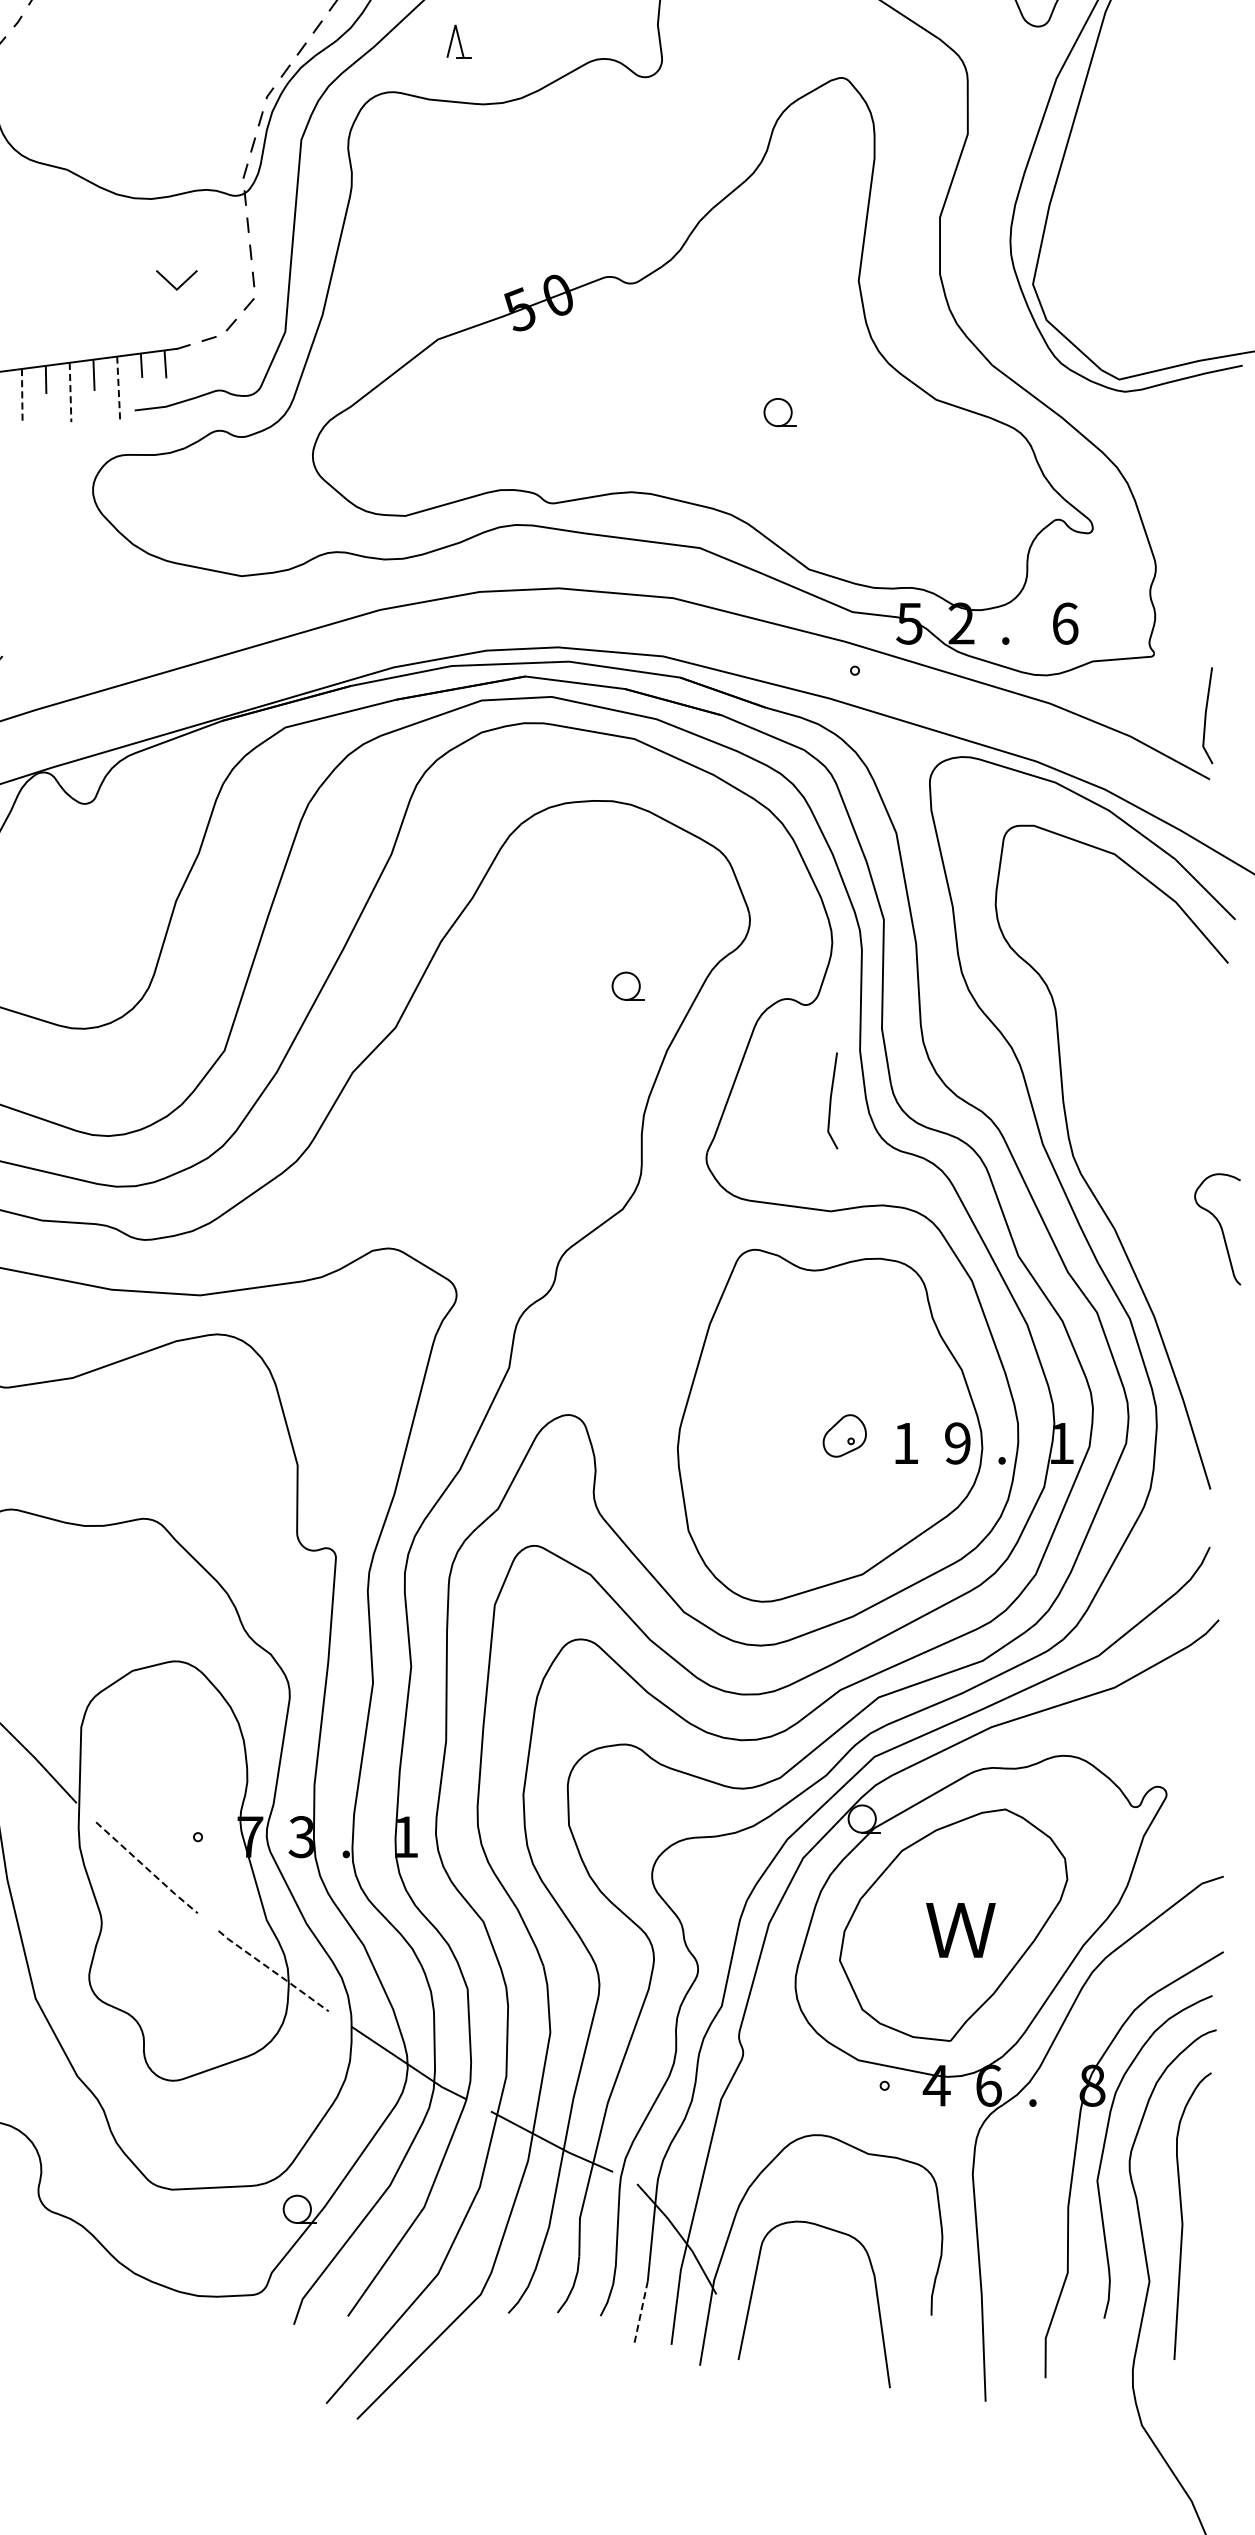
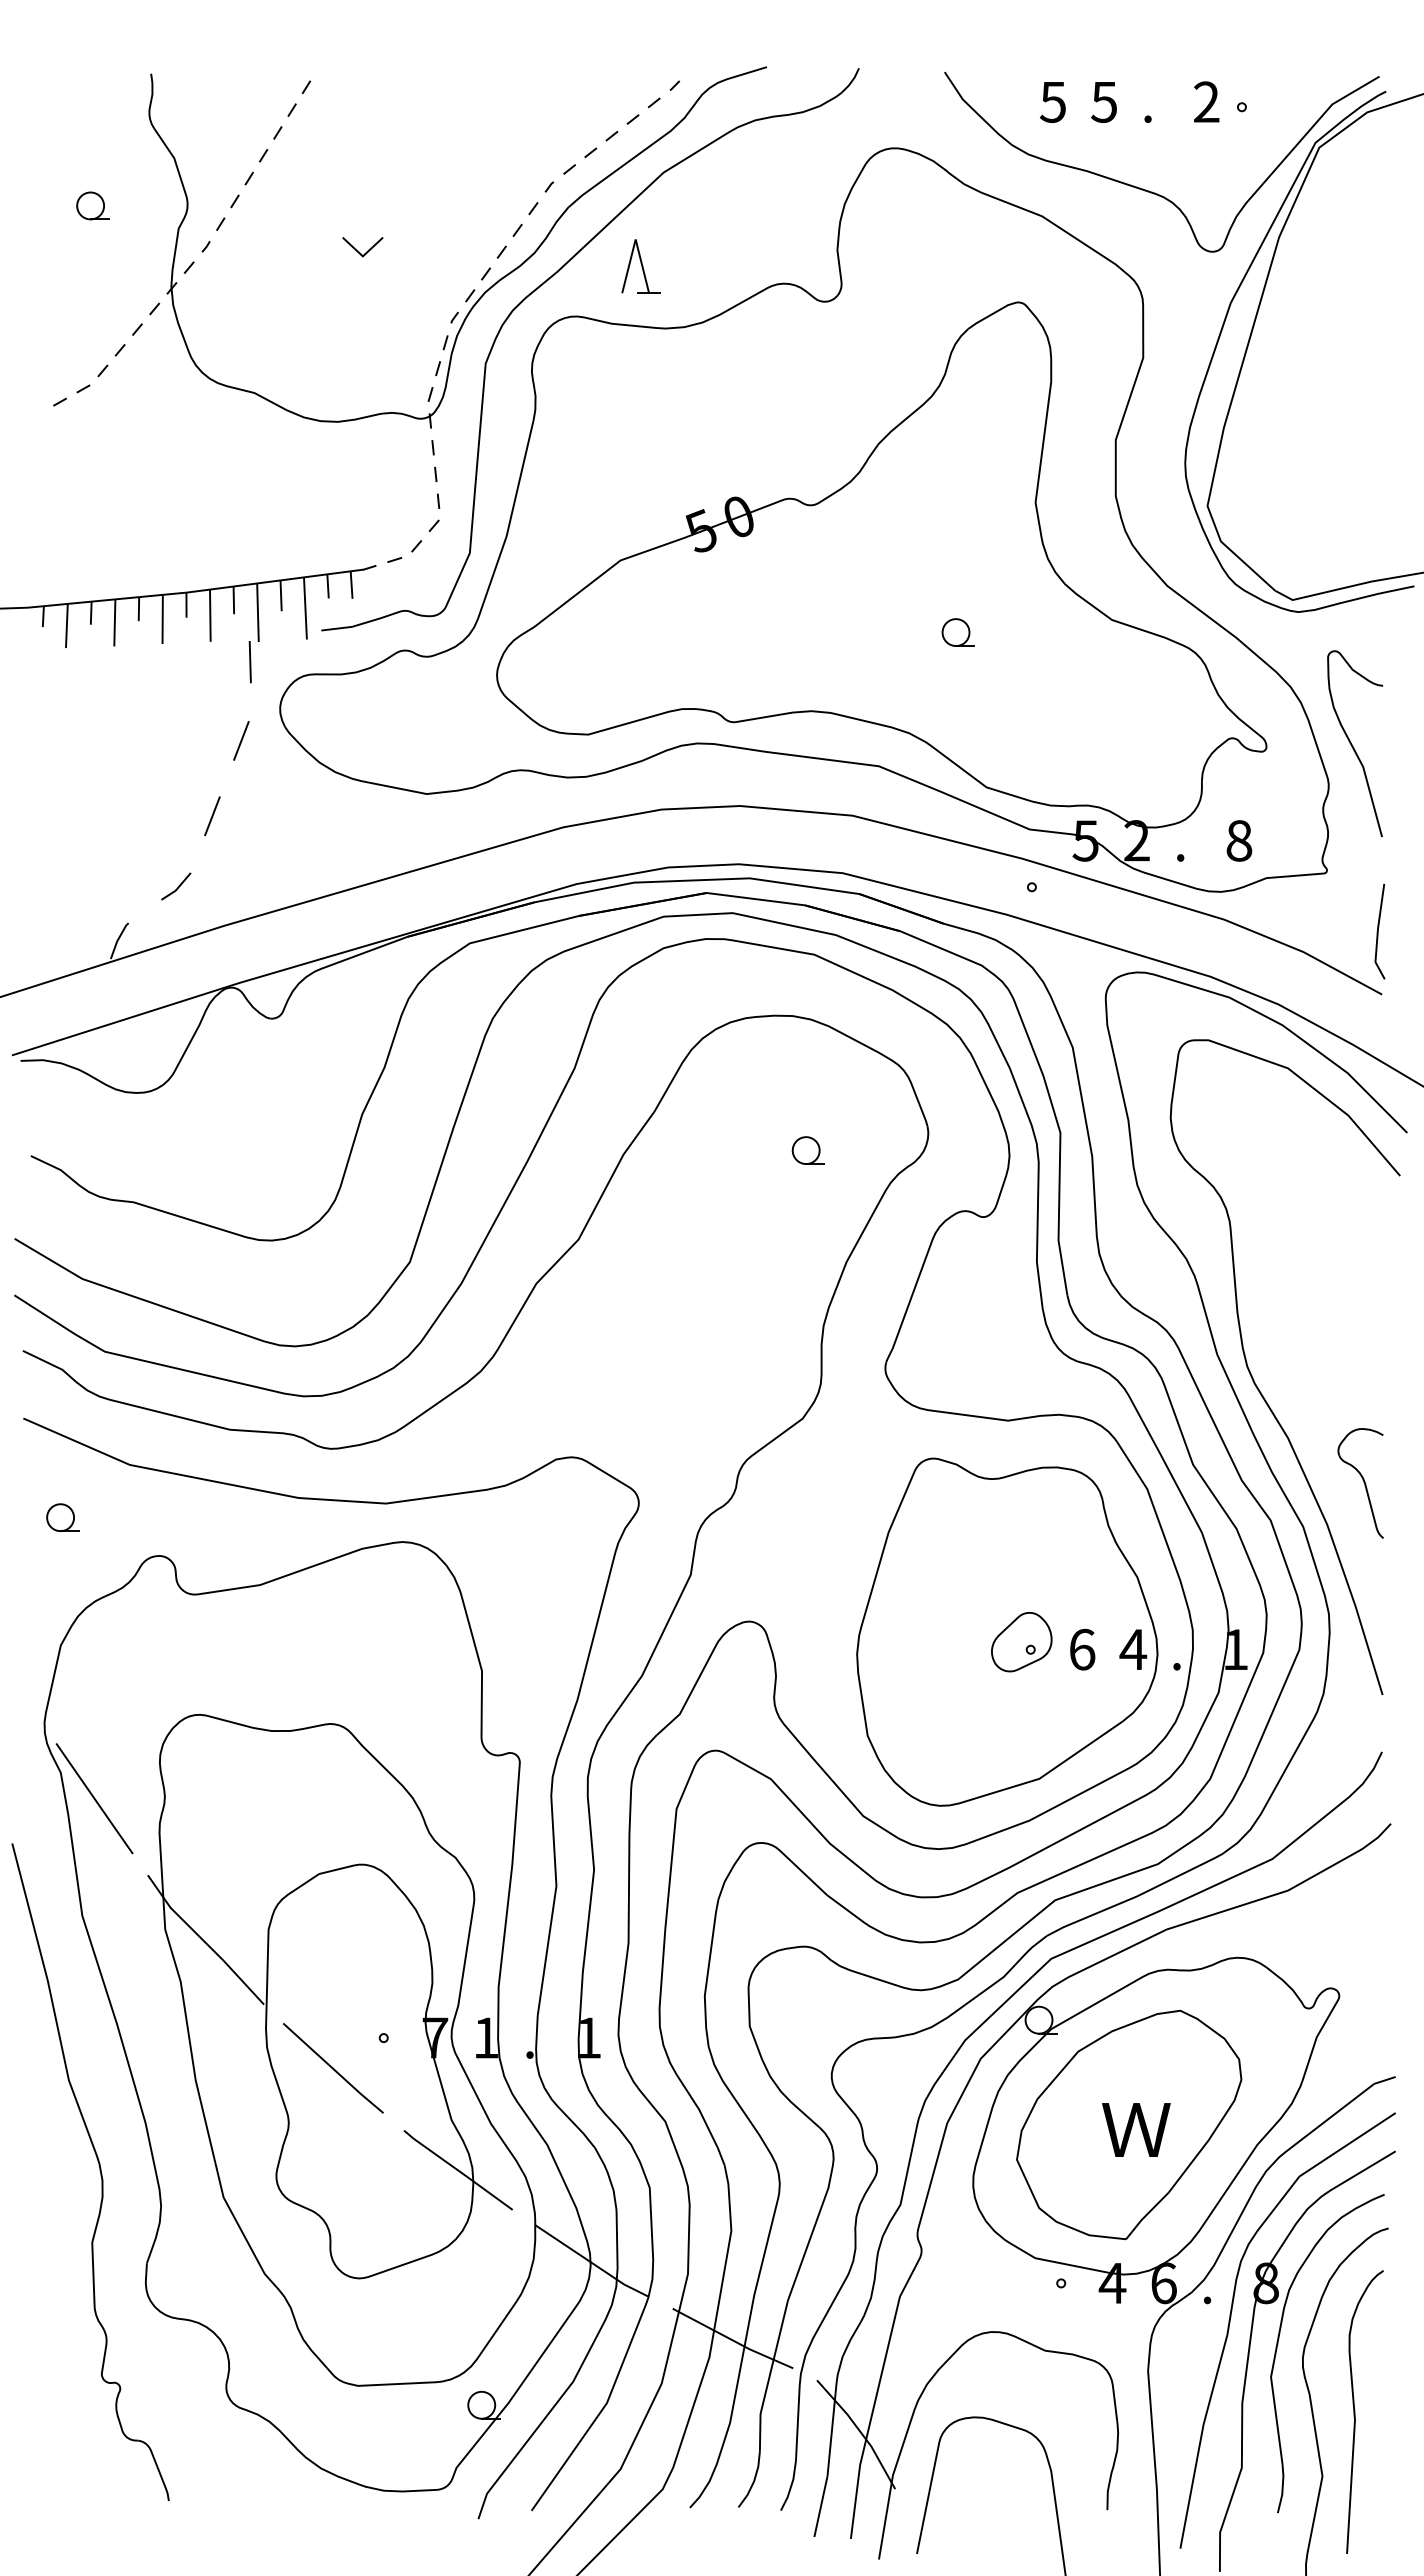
part: (458, 41) -> (640, 266), size x1.67
line: (172, 283) -> (358, 250), moved
line: (118, 388) -> (305, 608), dashed -> solid
line: (70, 393) -> (257, 613), dashed -> solid
line: (22, 396) -> (210, 616), dashed -> solid
line: (61, 441) -> (249, 661), added
line: (53, 521) -> (241, 740), added
curve: (1179, 526) -> (1352, 744), added
line: (24, 598) -> (212, 816), added
text: (1065, 623) -> (1239, 840), 6 -> 8
part: (627, 986) -> (807, 1150), moved
line: (831, 1100) -> (1008, 1311), removed
part: (1217, 1229) -> (1360, 1483), moved
part: (844, 1436) -> (1021, 1642), size x1.43
text: (906, 1443) -> (1082, 1649), 1 -> 6
text: (957, 1443) -> (1133, 1649), 9 -> 4
text: (301, 1836) -> (485, 2037), 3 -> 1
line: (147, 1869) -> (333, 2069), dashed -> solid
line: (273, 1971) -> (458, 2170), dashed -> solid
curve: (1056, 2126) -> (1230, 2323), added
line: (640, 2312) -> (820, 2507), dashed -> solid

